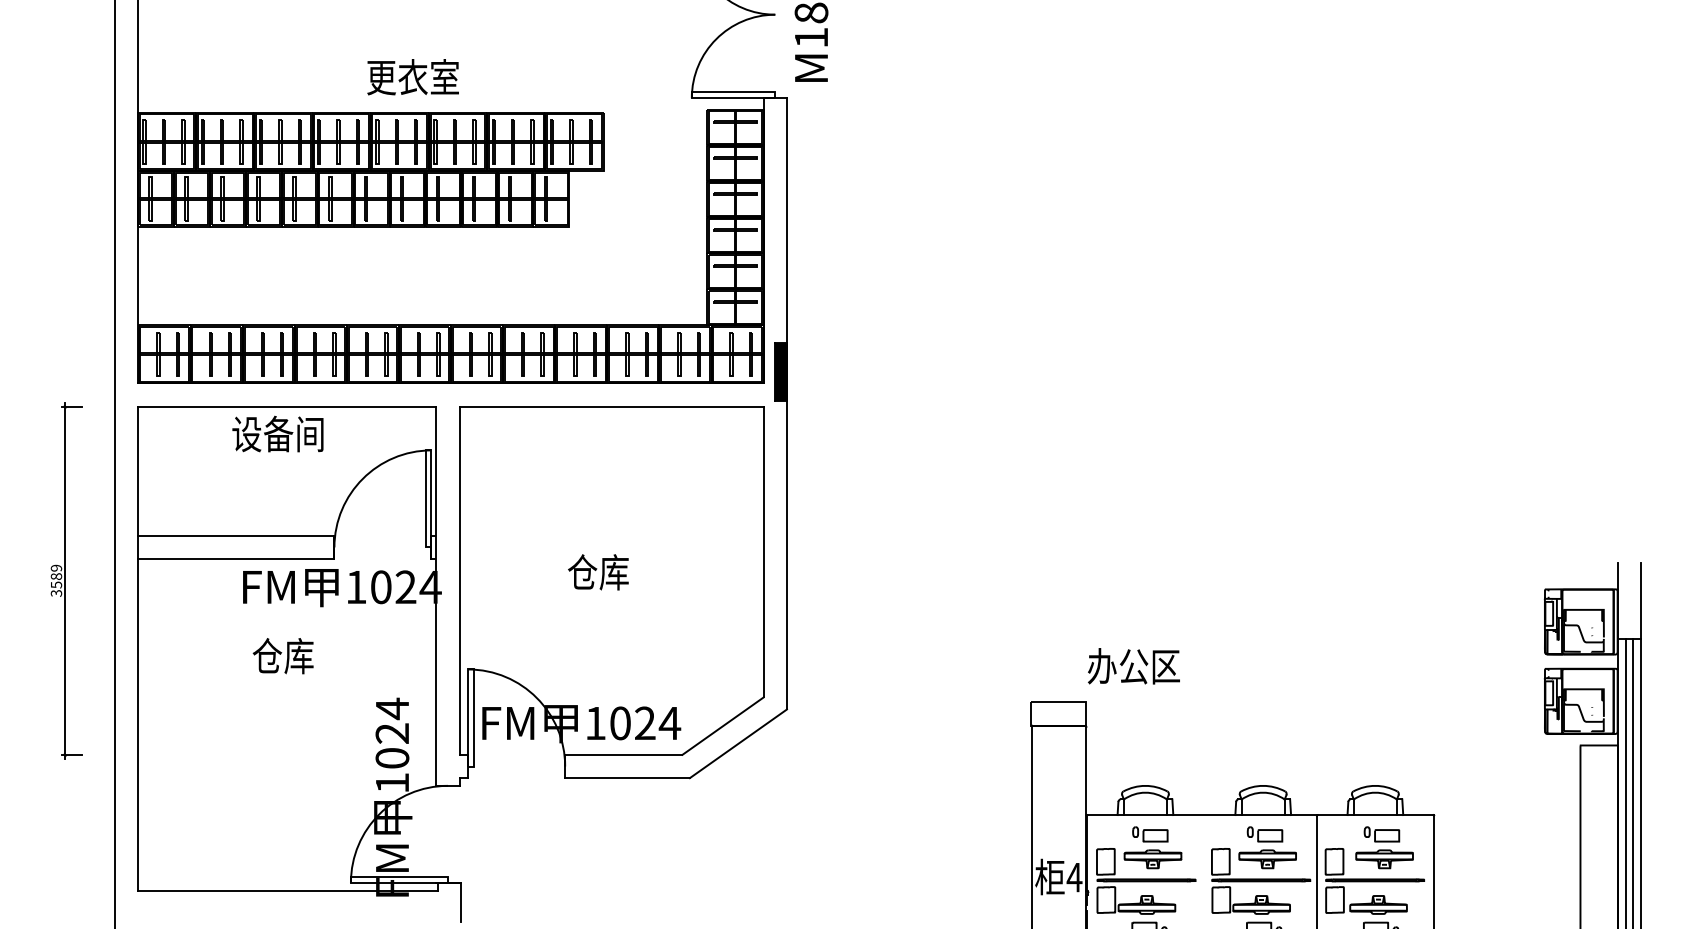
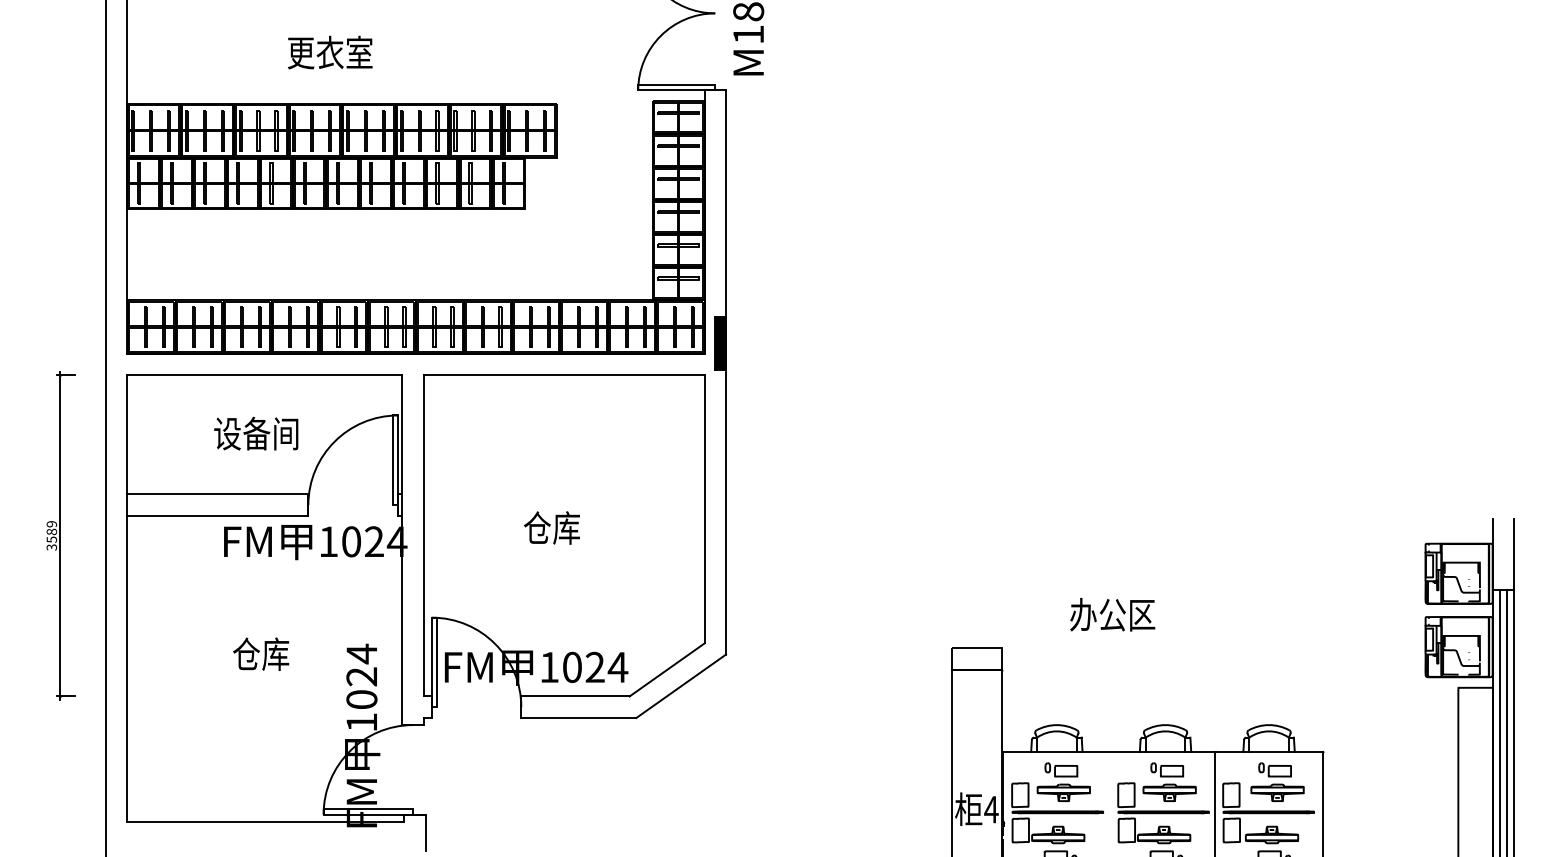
text: (412, 77) -> (329, 52), moved
text: (277, 433) -> (255, 433), moved
text: (282, 656) -> (260, 654), moved
text: (1133, 666) -> (1112, 614), moved

